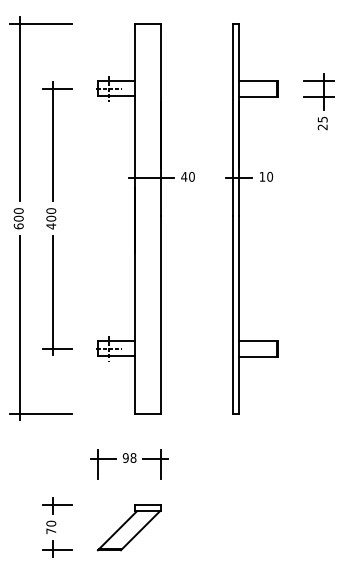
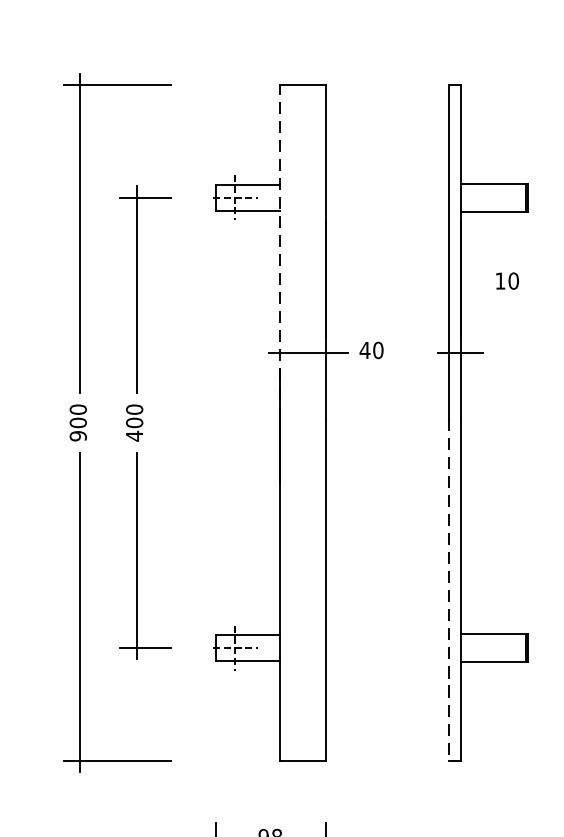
line: (135, 119) -> (280, 250), solid -> dashed
text: (266, 176) -> (507, 280), moved
text: (18, 226) -> (77, 436), 600 -> 900
line: (232, 315) -> (448, 590), solid -> dashed

